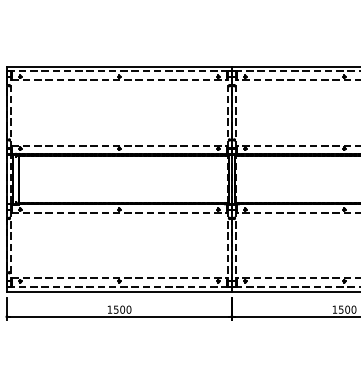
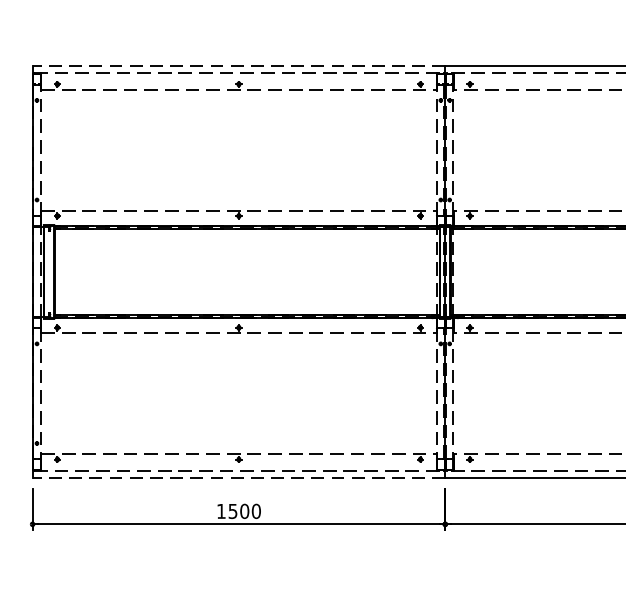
line: (118, 66) -> (237, 65), solid -> dashed
line: (118, 291) -> (237, 477), solid -> dashed

